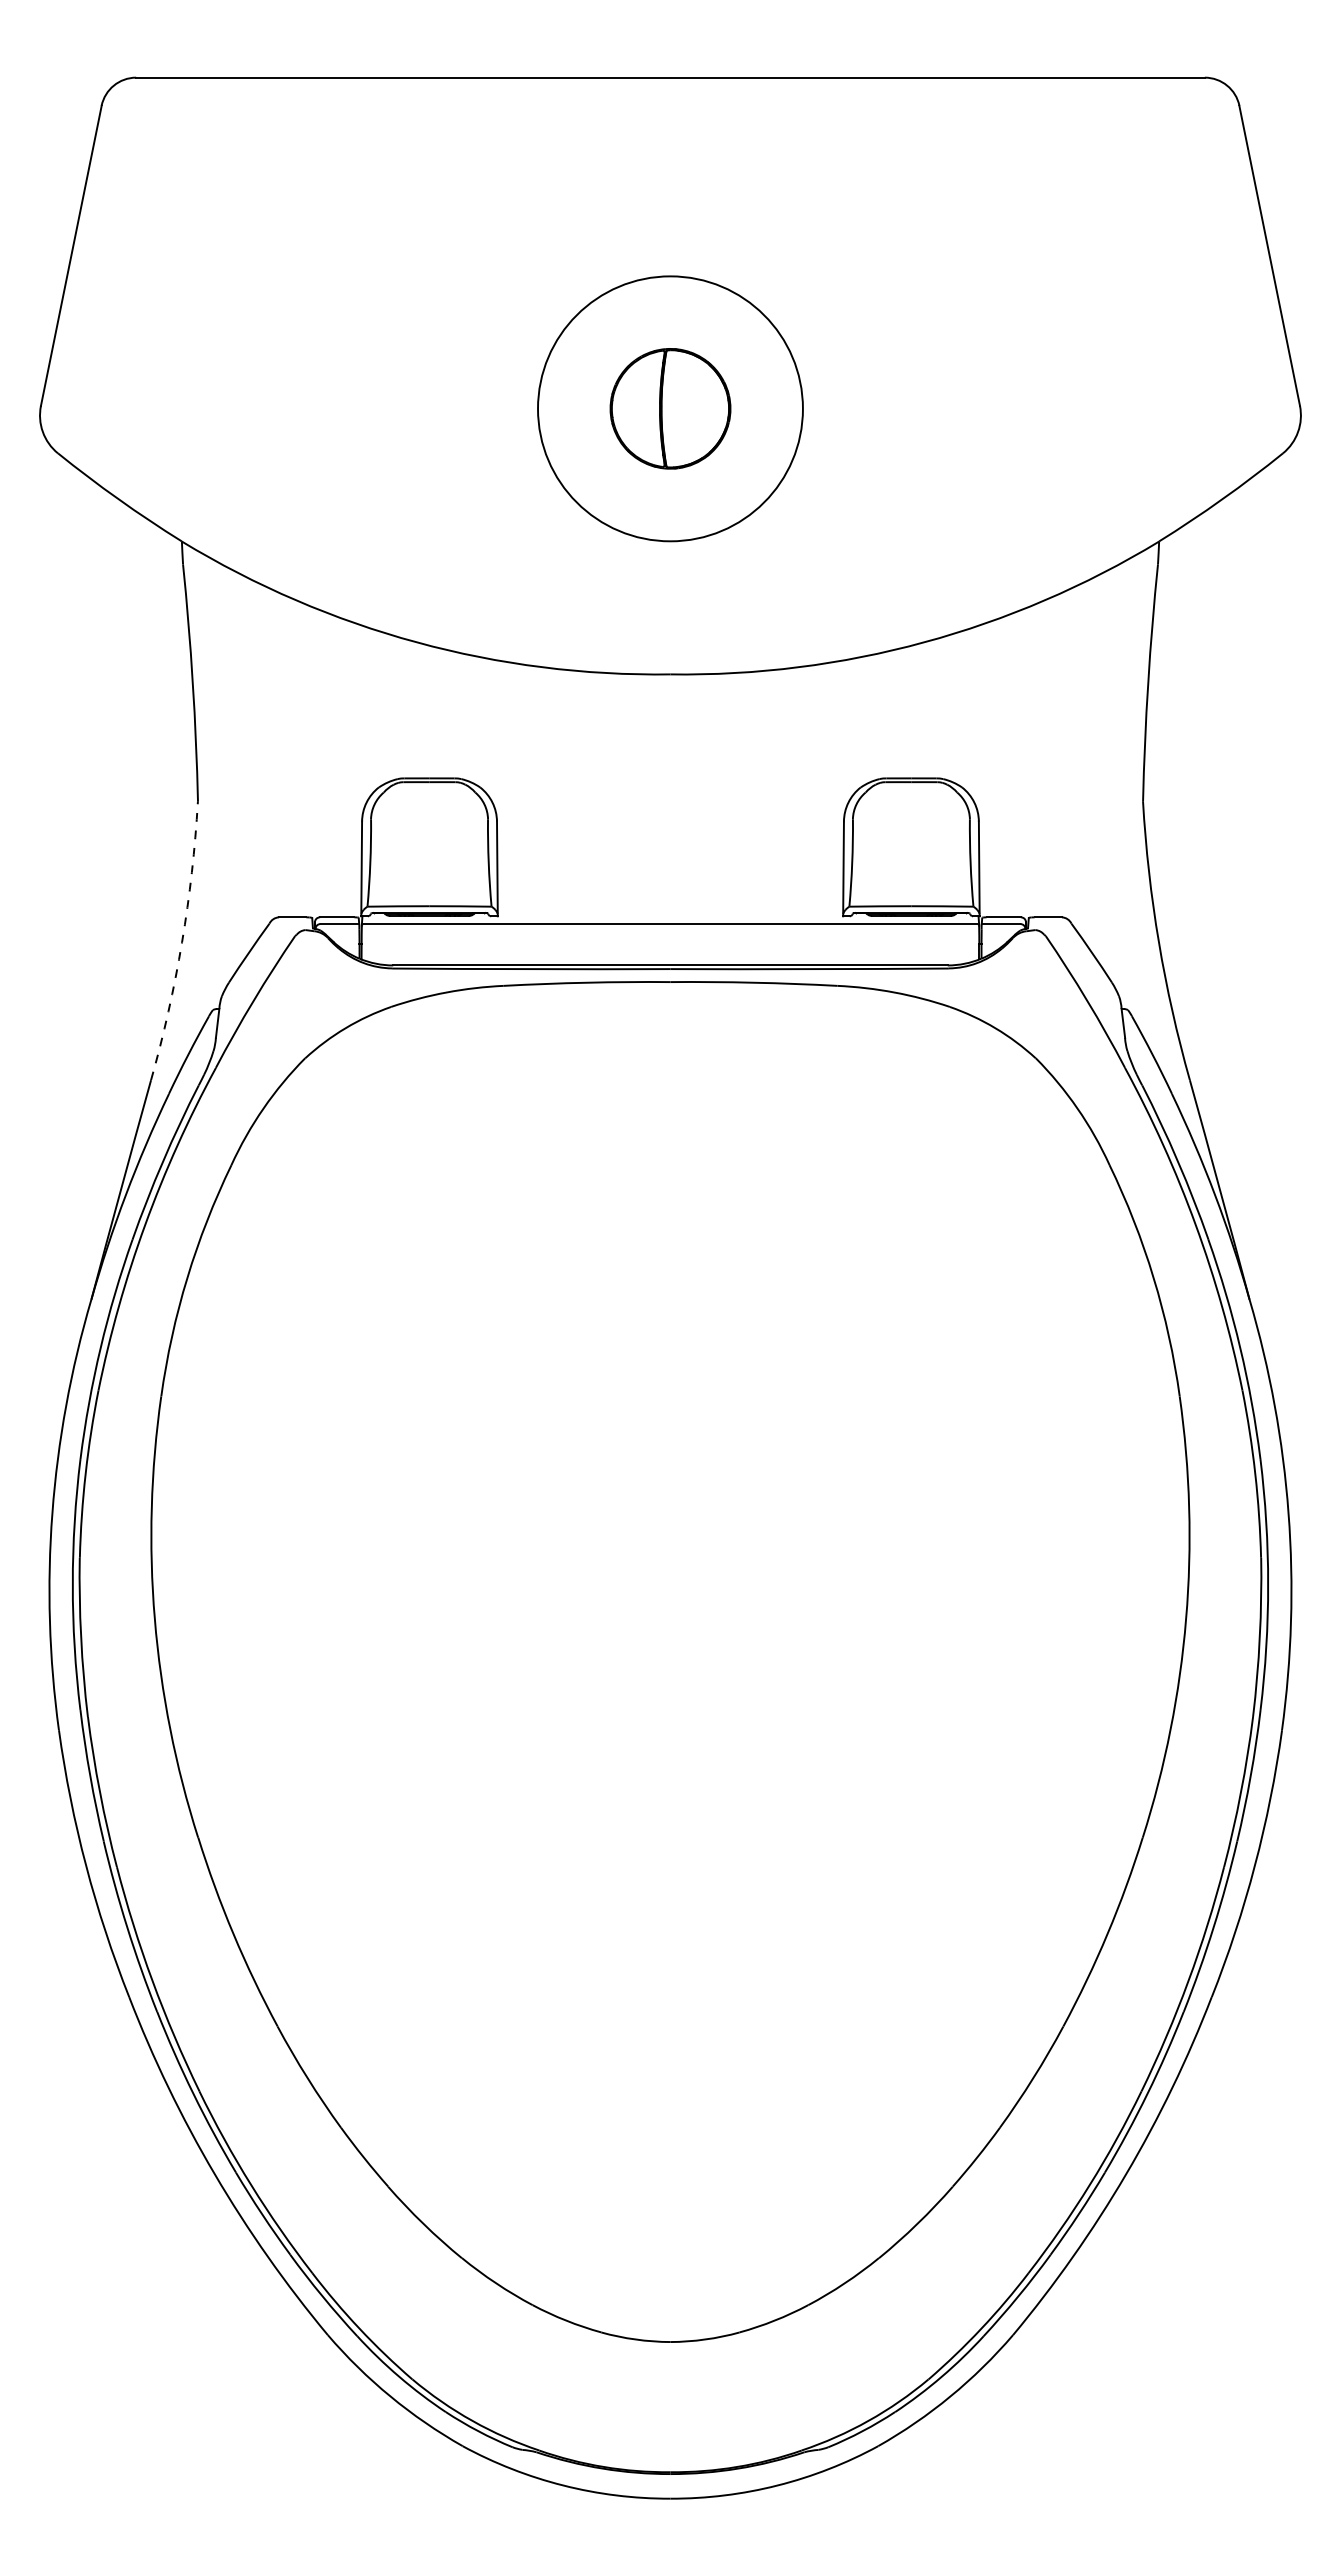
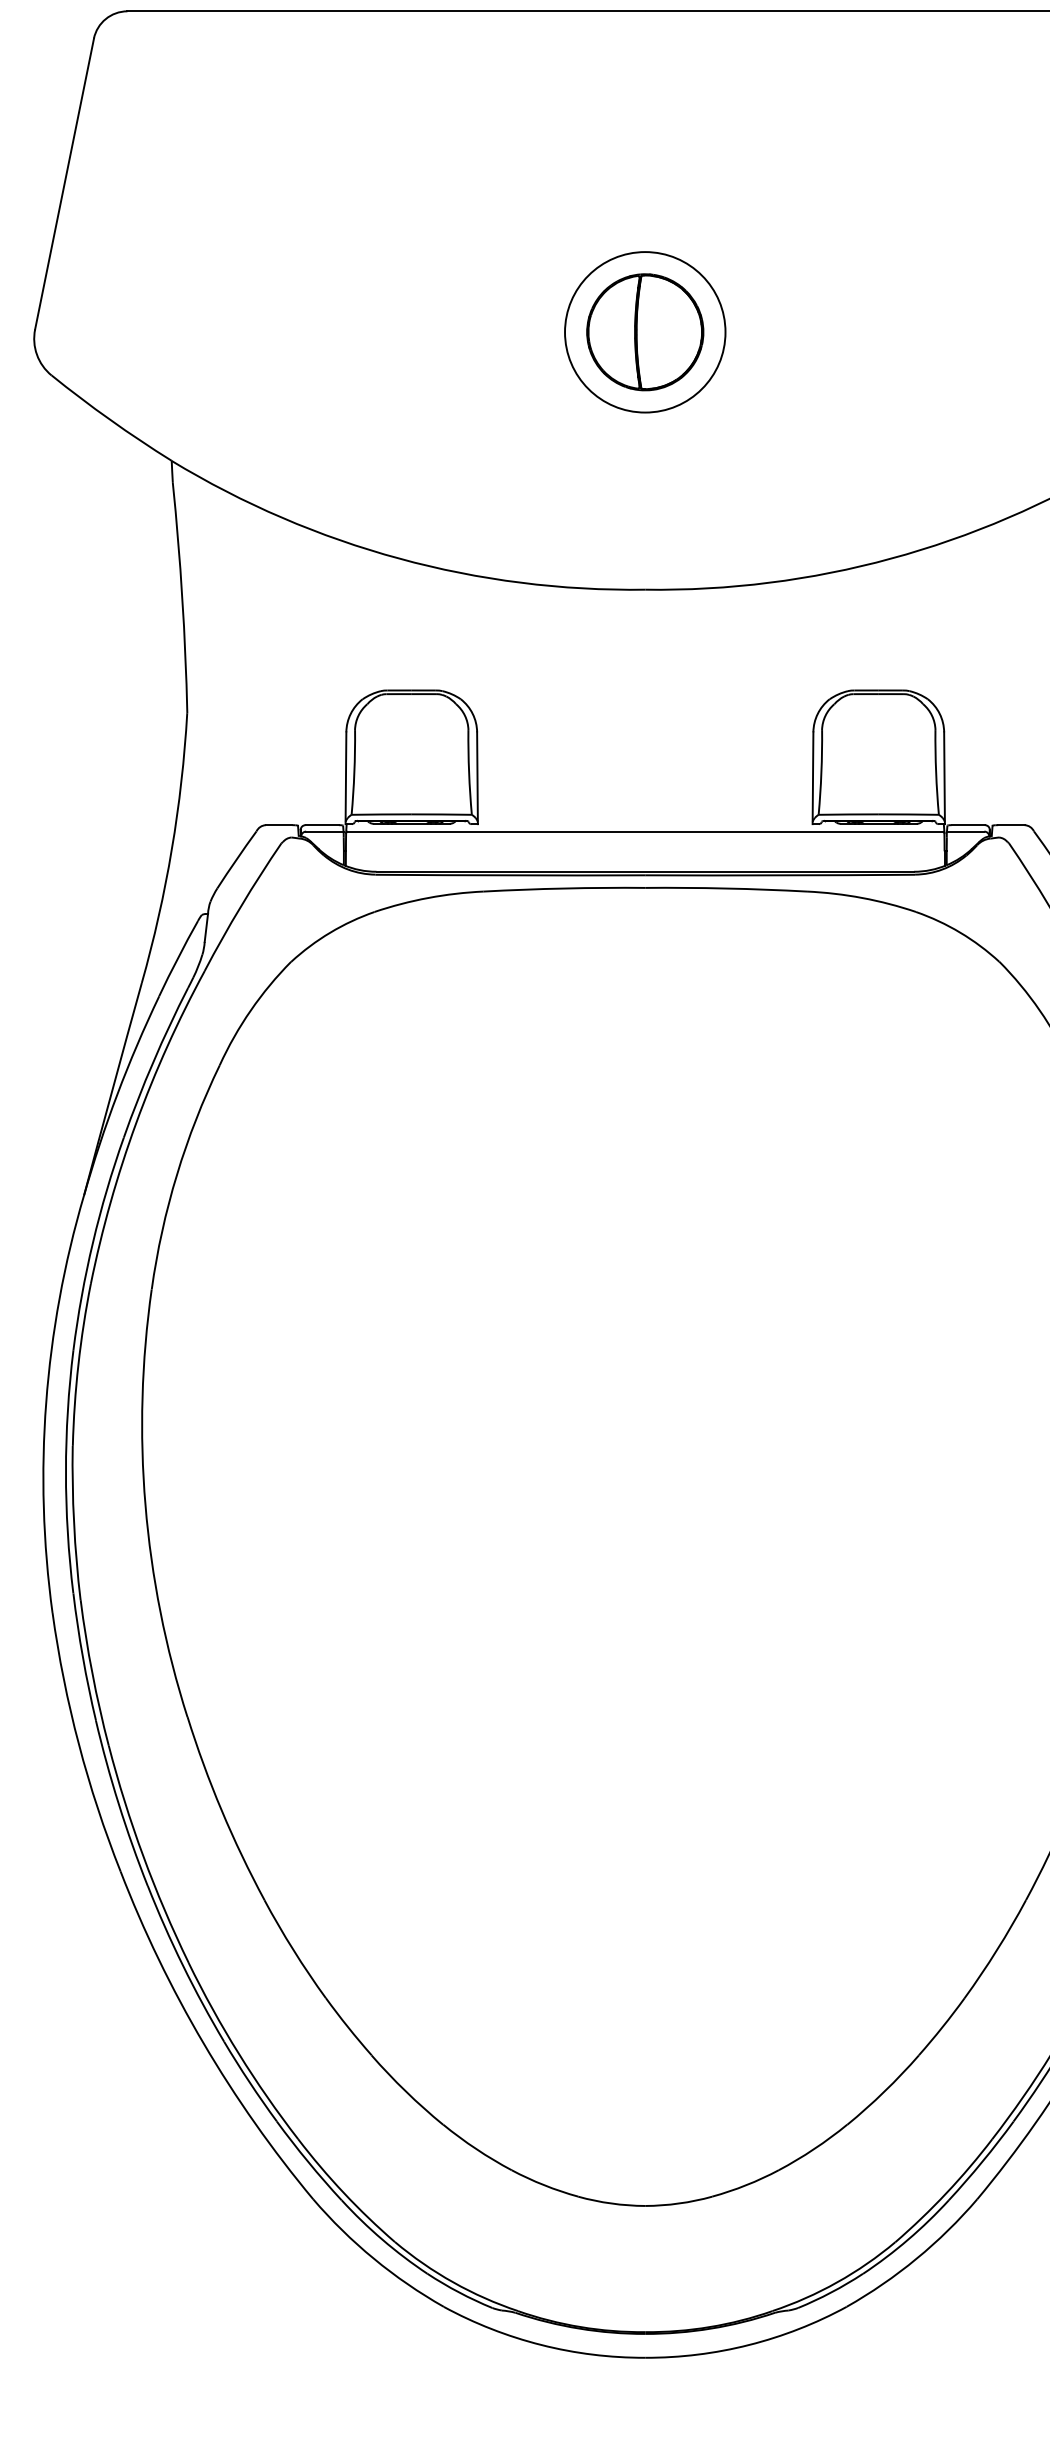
circle: (670, 408) -> (645, 331), size x0.62
arc: (182, 942) -> (172, 849), dashed -> solid

